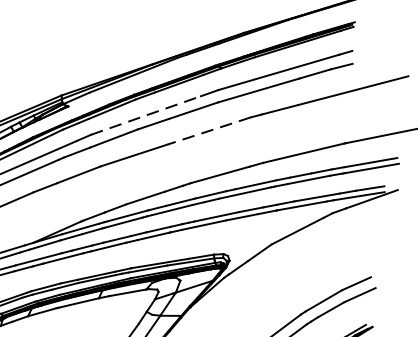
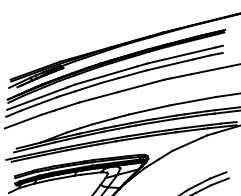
line: (146, 115) -> (106, 75), dashed -> solid
line: (208, 131) -> (140, 86), dashed -> solid

